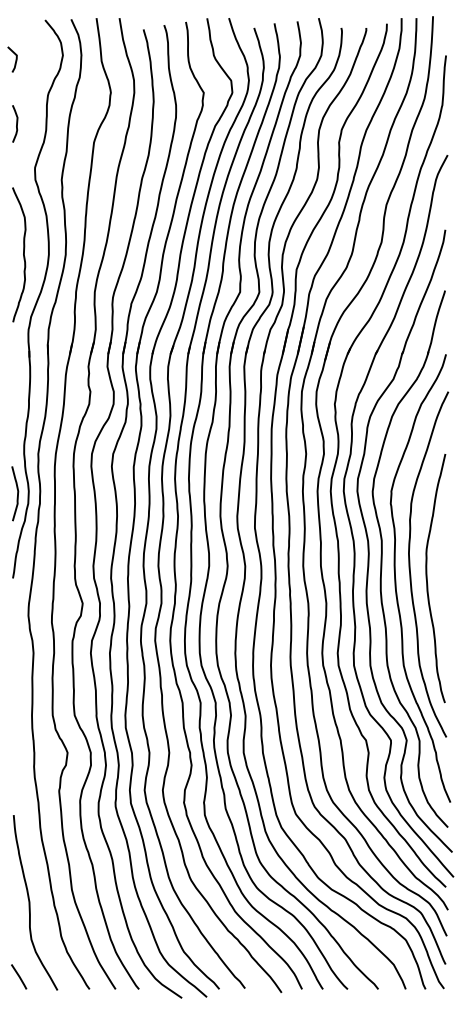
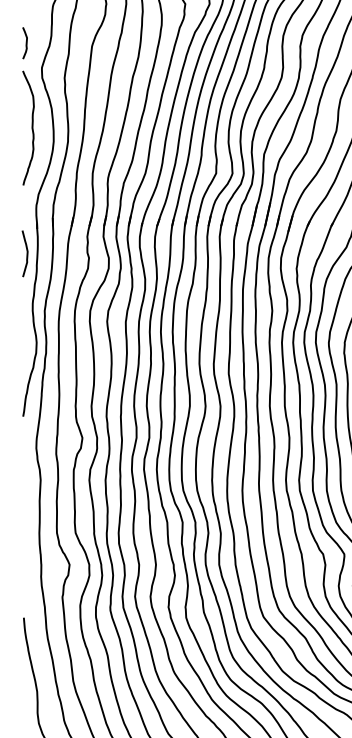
curve: (16, 123) -> (26, 42), moved
curve: (23, 254) -> (32, 127), moved
curve: (17, 493) -> (27, 253), moved

